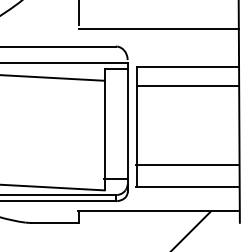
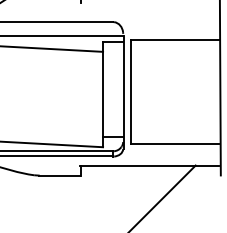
line: (157, 28) -> (149, 6), removed
line: (186, 86) -> (174, 56), removed
line: (186, 165) -> (174, 125), removed

